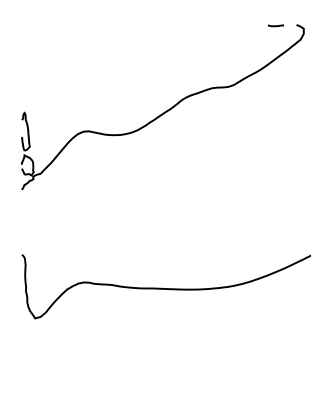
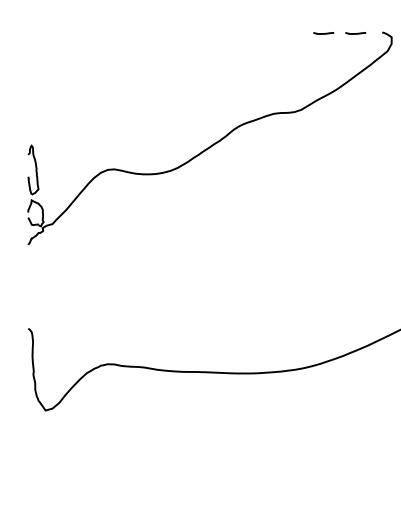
line: (250, 25) -> (323, 33), added

